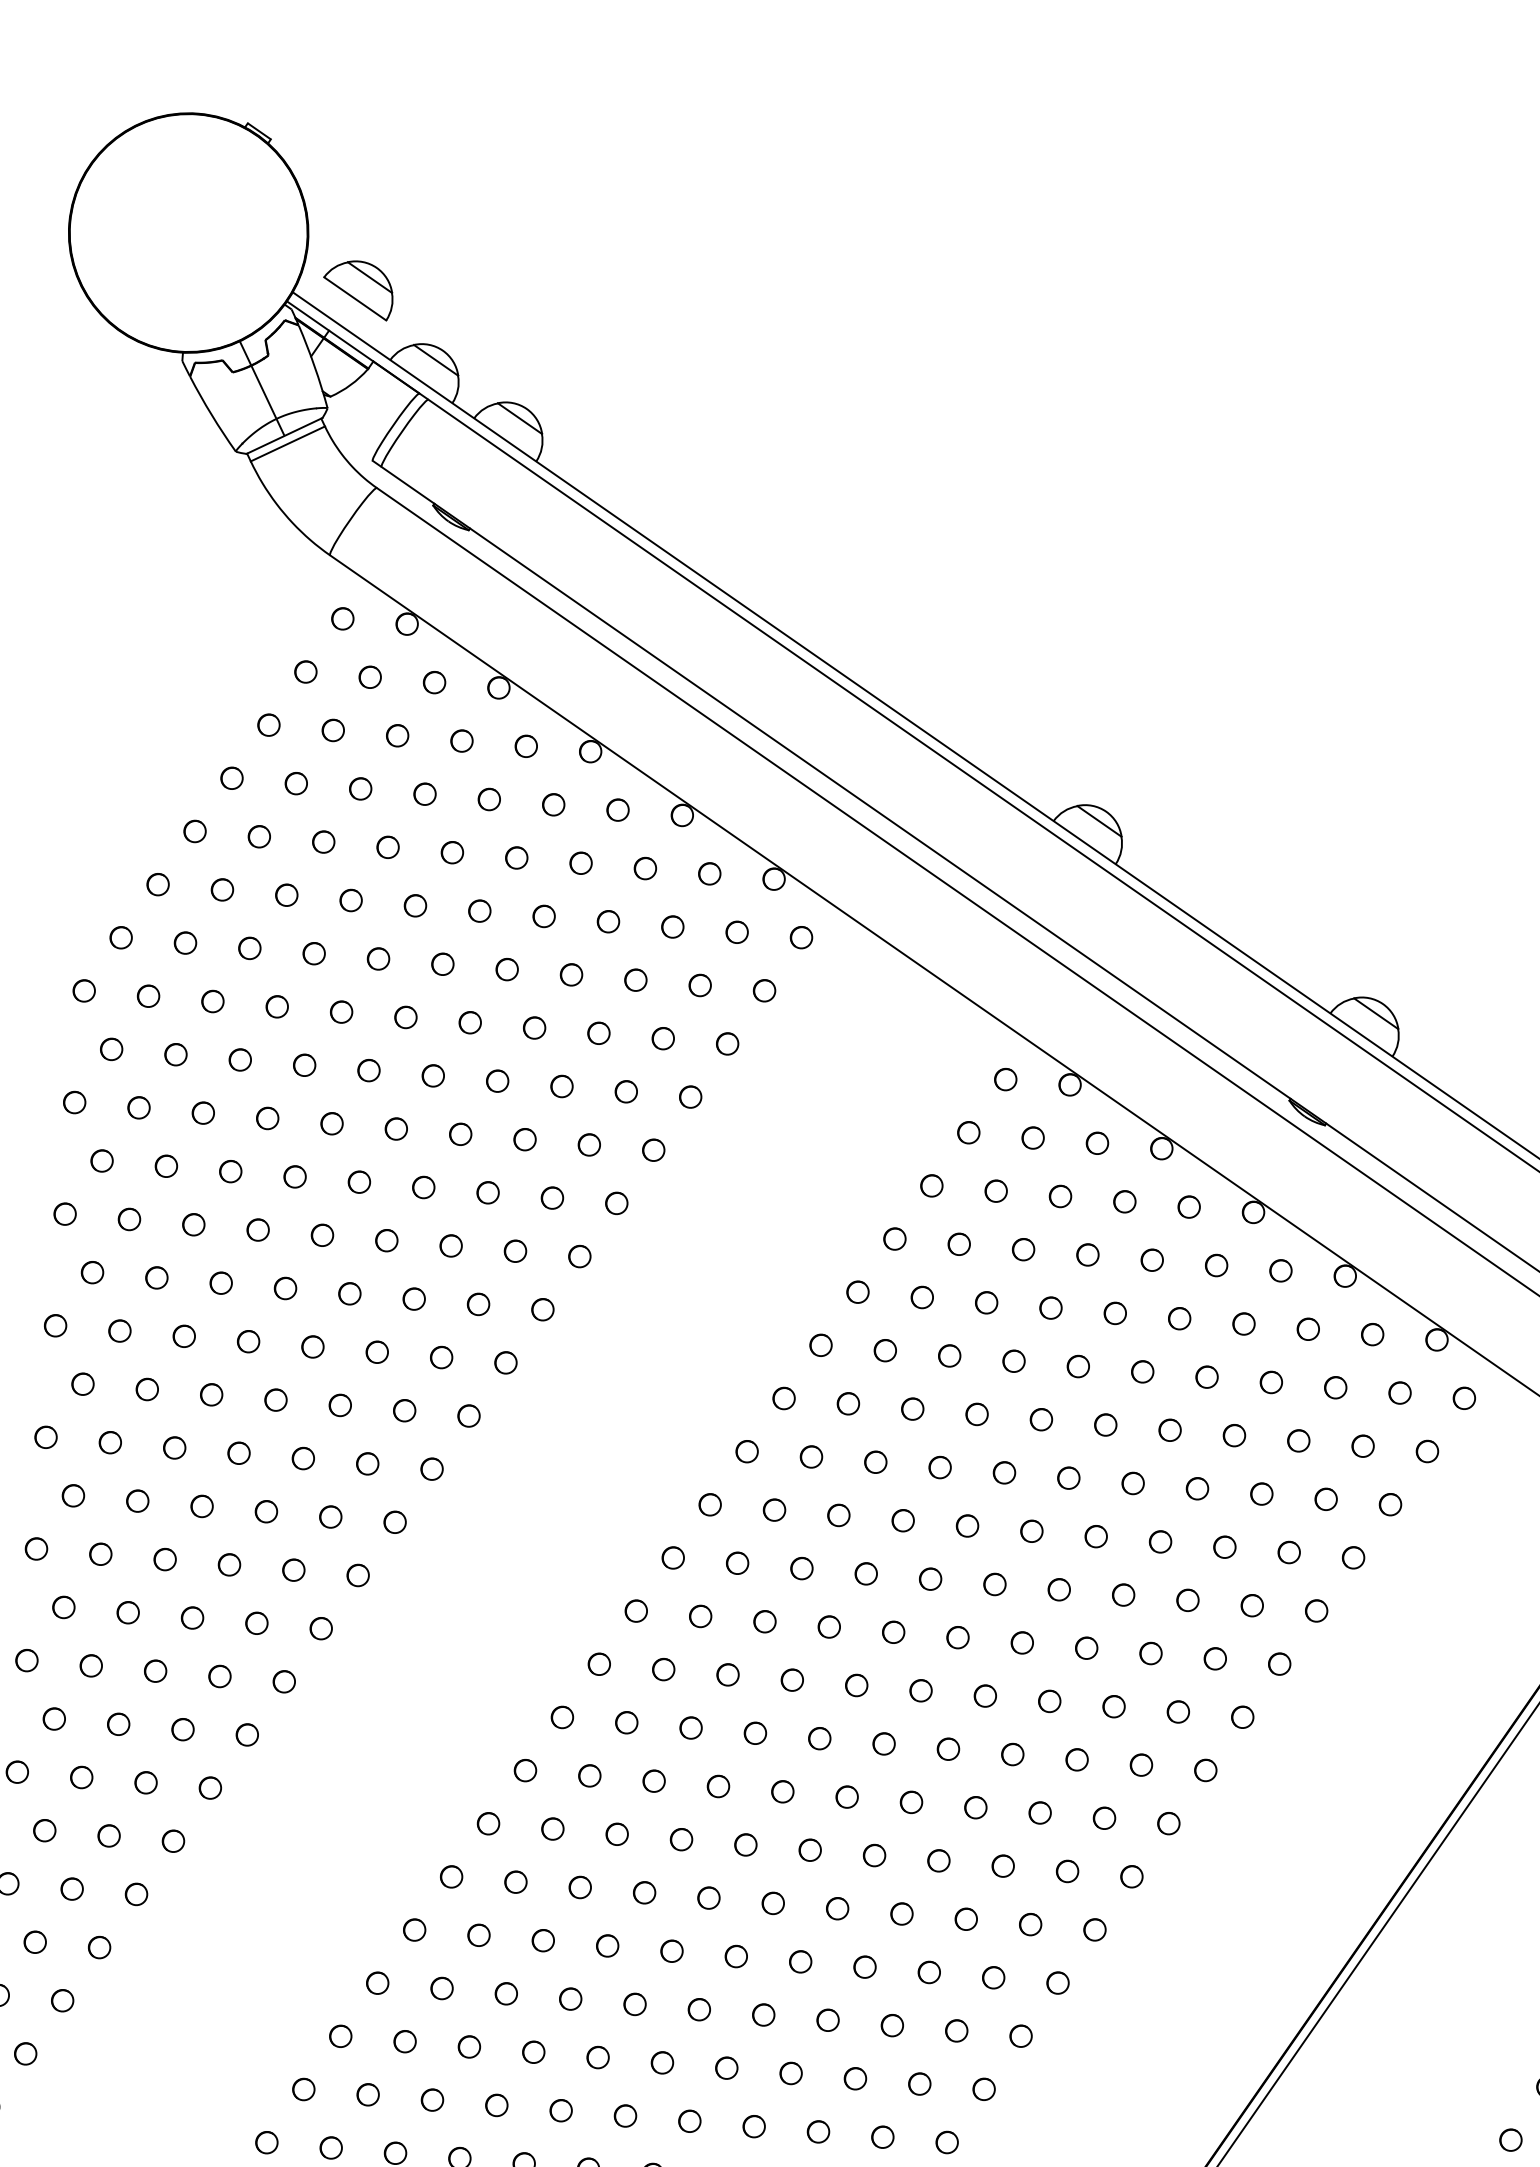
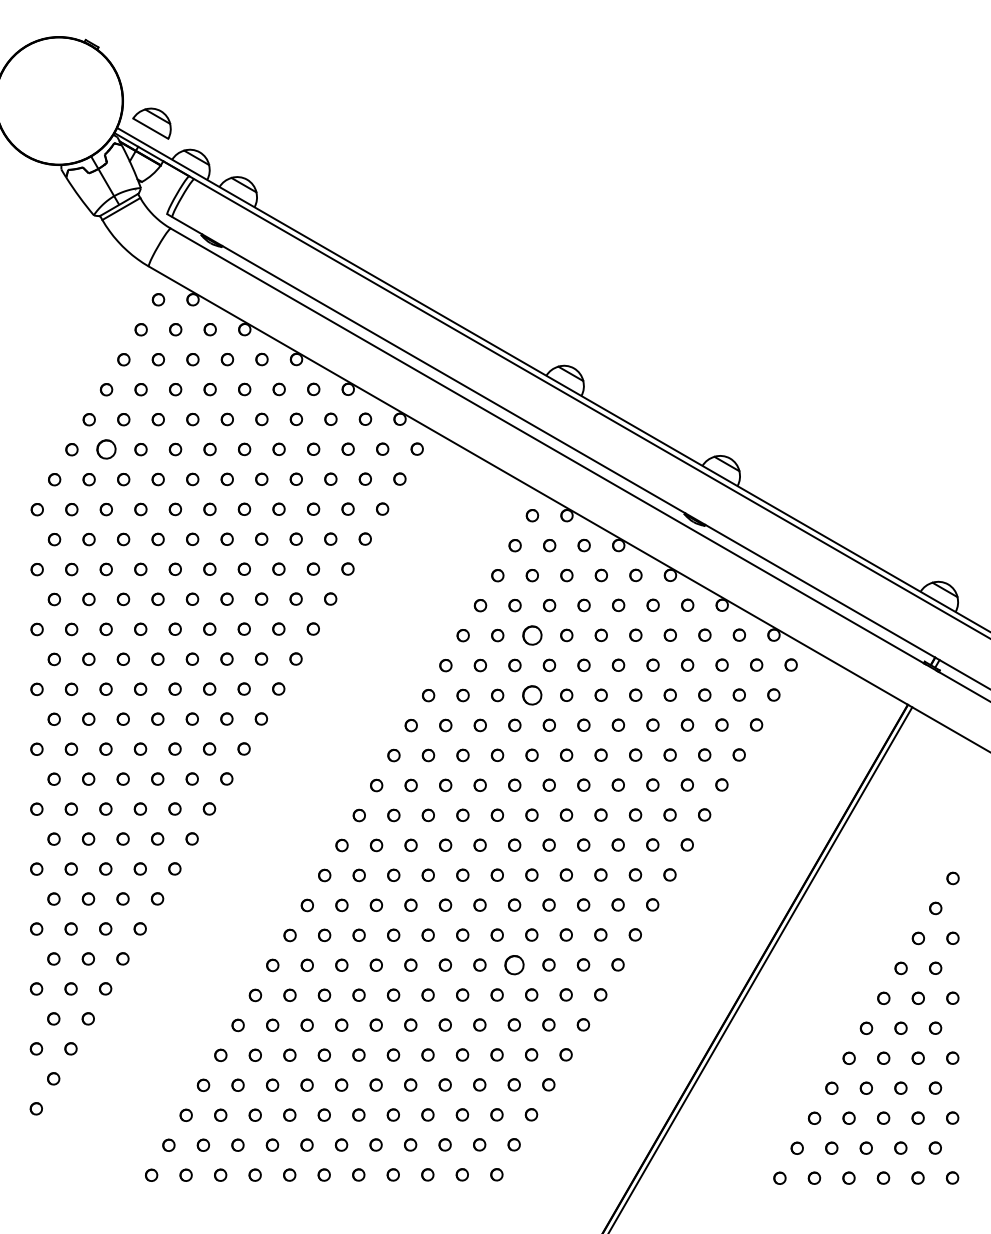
part: (222, 889) -> (106, 449), size x1.6
part: (985, 1302) -> (531, 635), size x1.6
part: (975, 1414) -> (531, 695), size x1.6
part: (902, 1912) -> (514, 964), size x1.6

